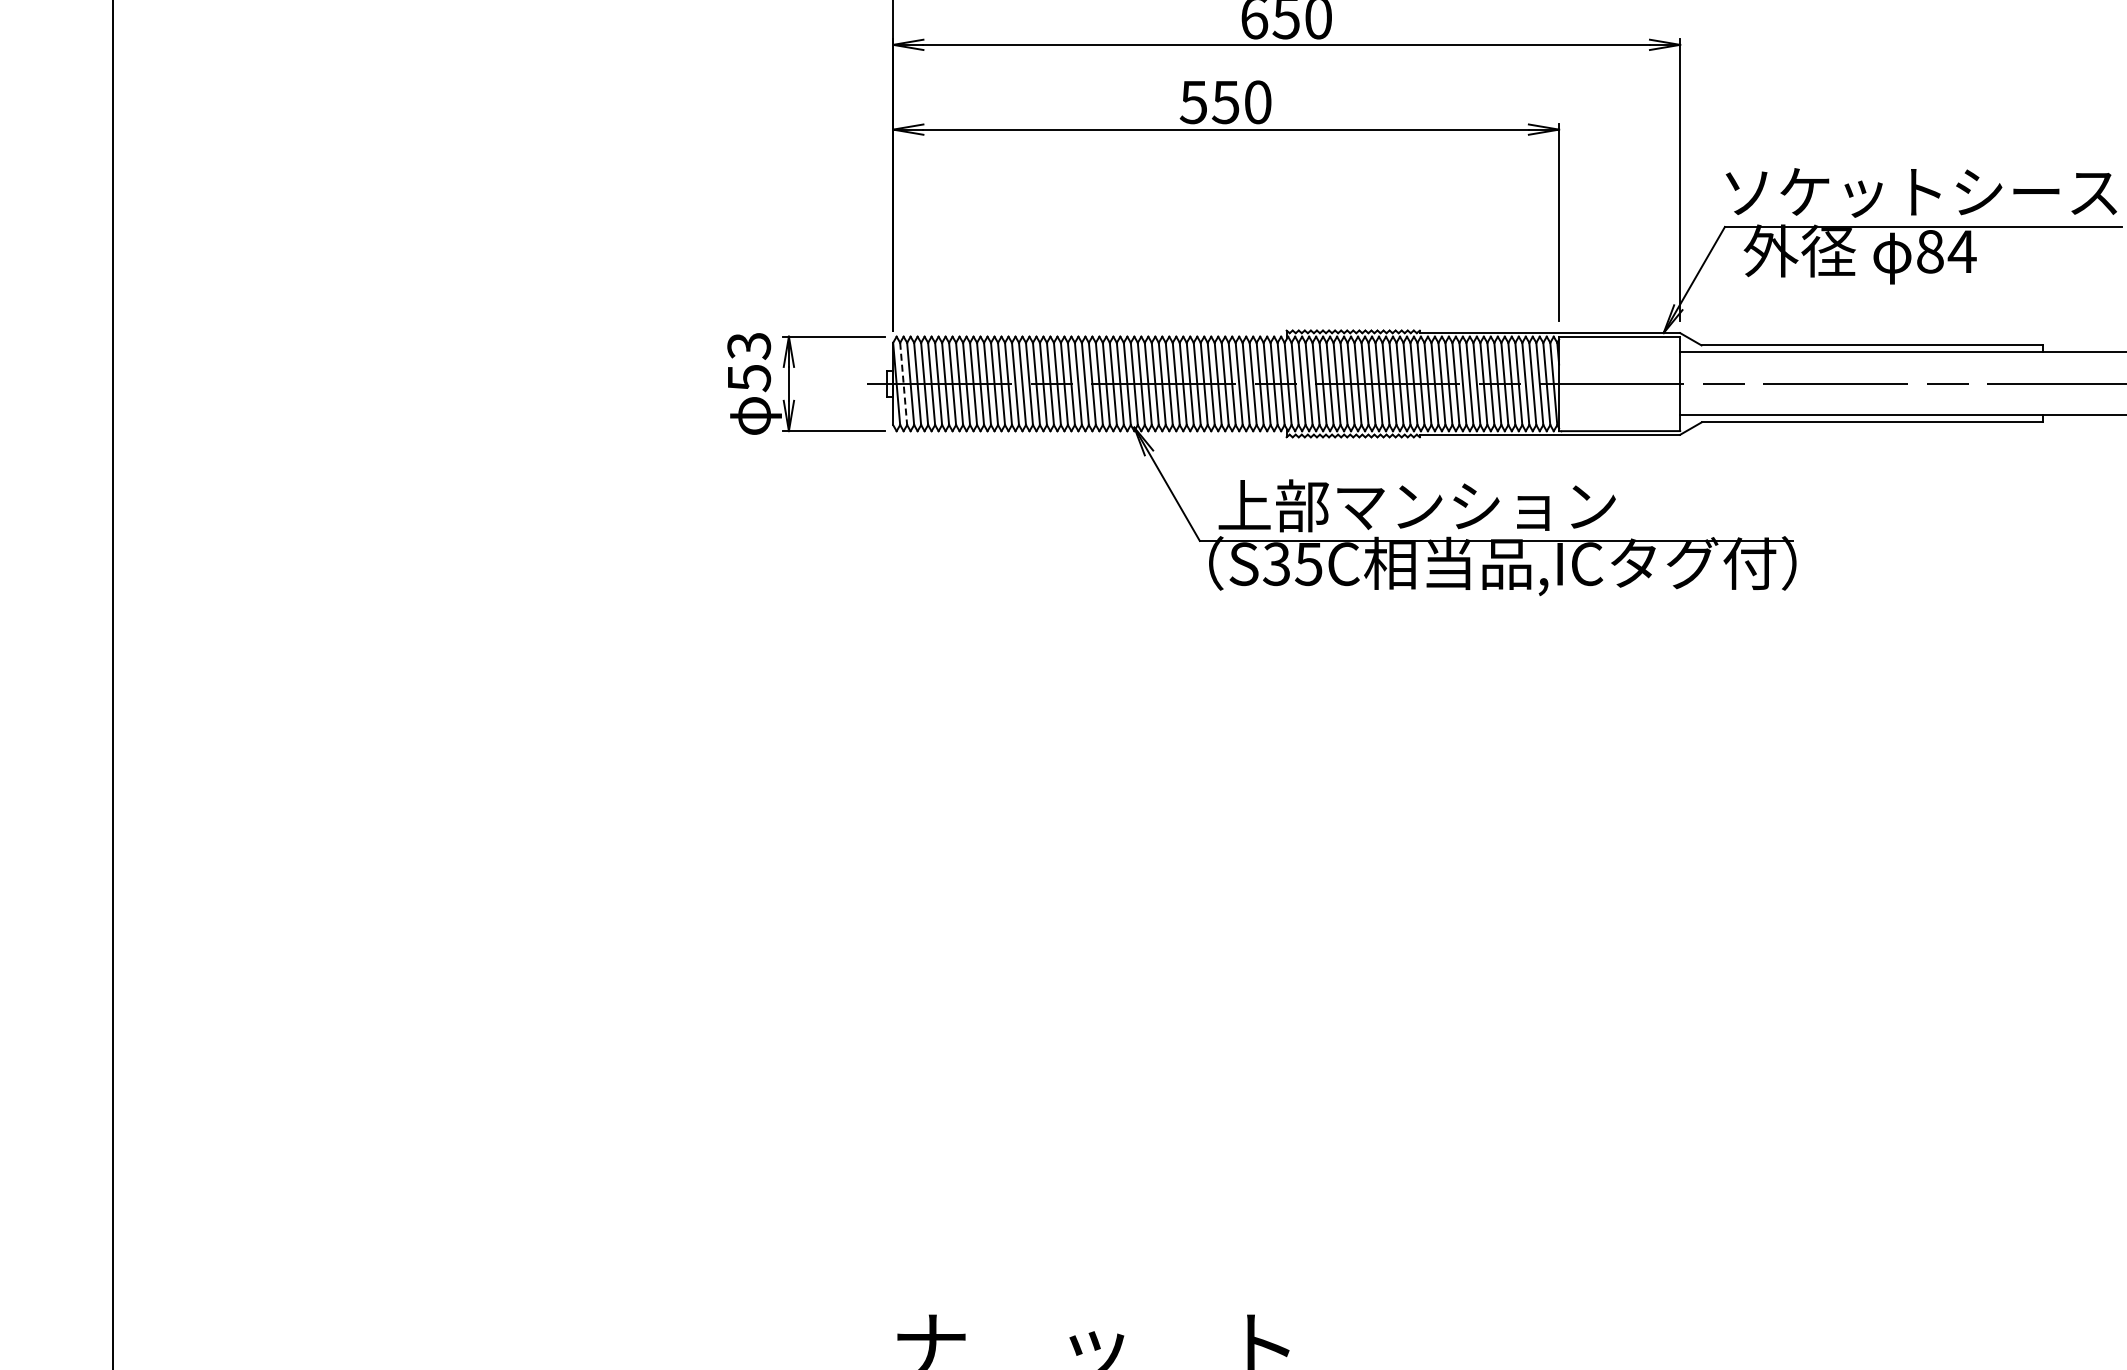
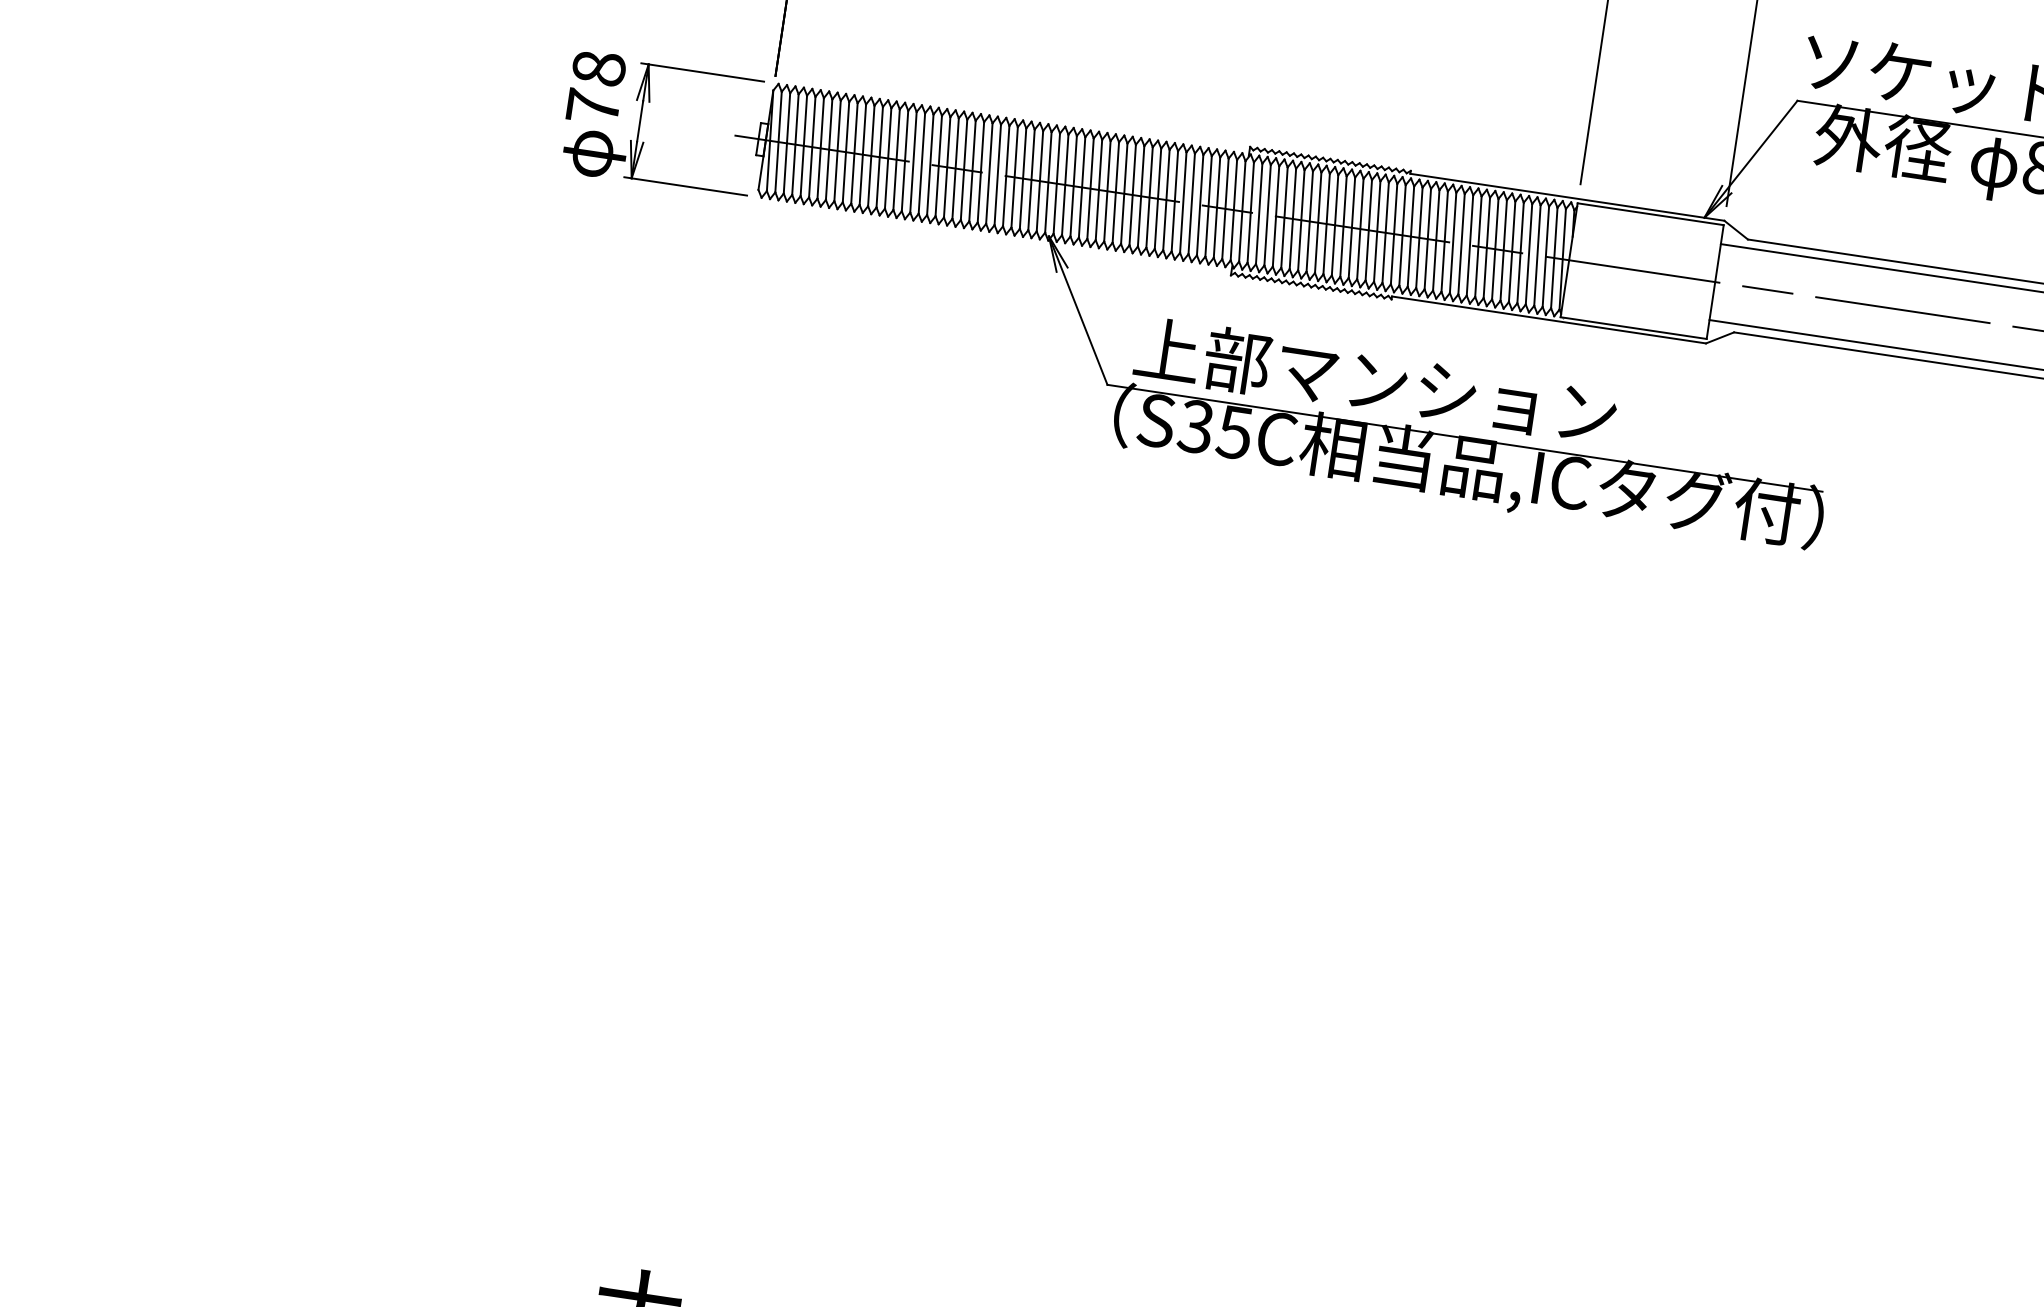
text: (749, 362) -> (596, 88), 53 -> 78
line: (903, 384) -> (778, 142), dashed -> solid

